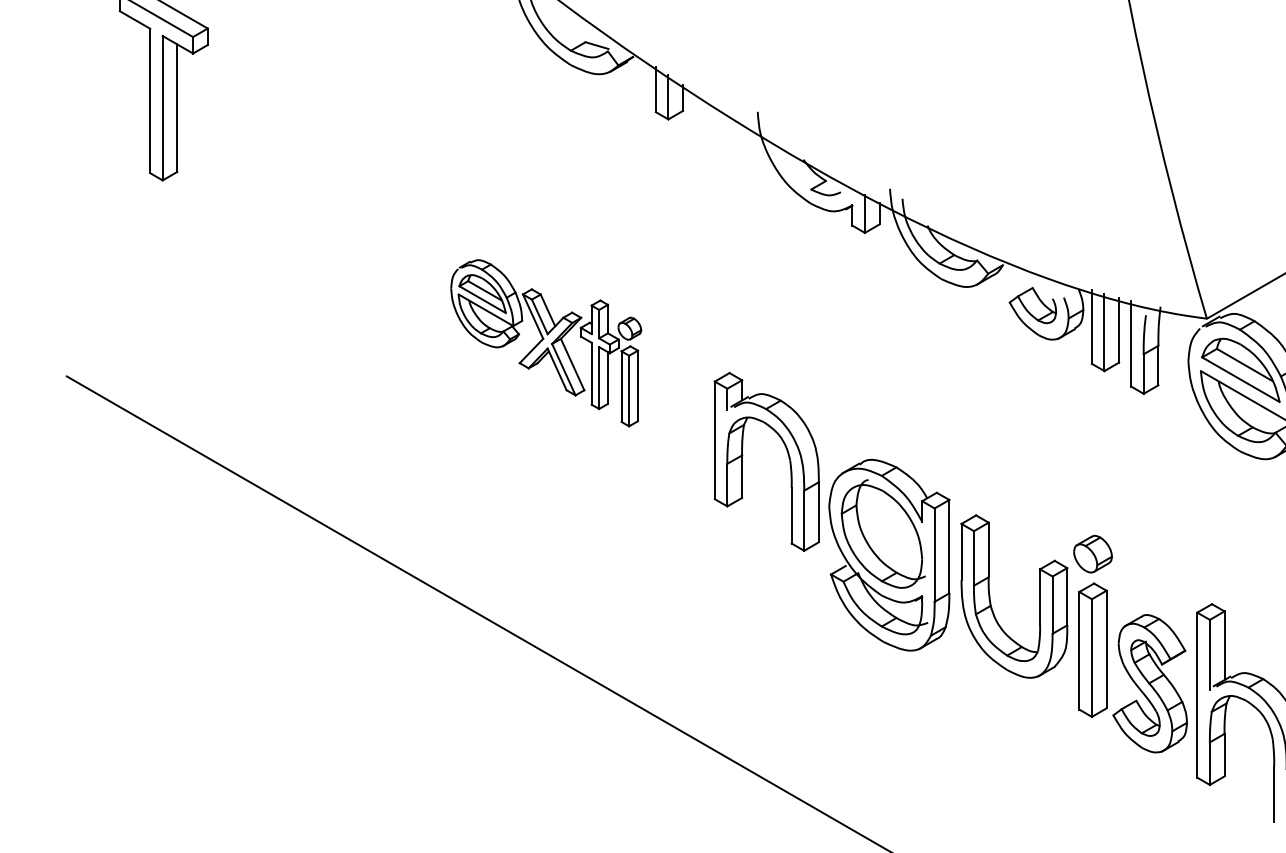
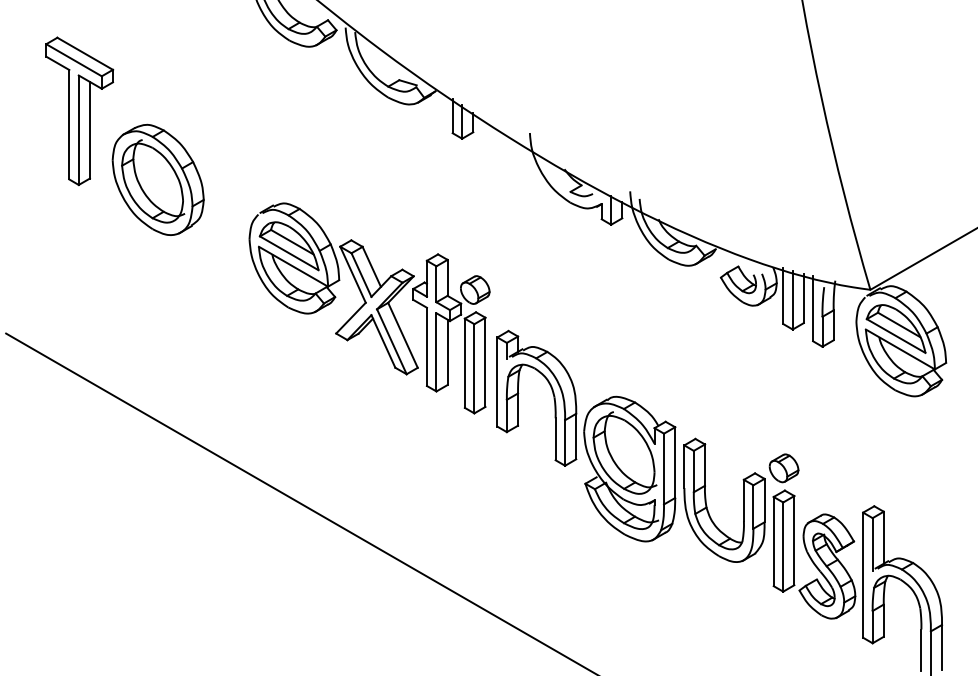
part: (266, 173) -> (157, 179), added
part: (546, 343) -> (369, 308), size x1.67

